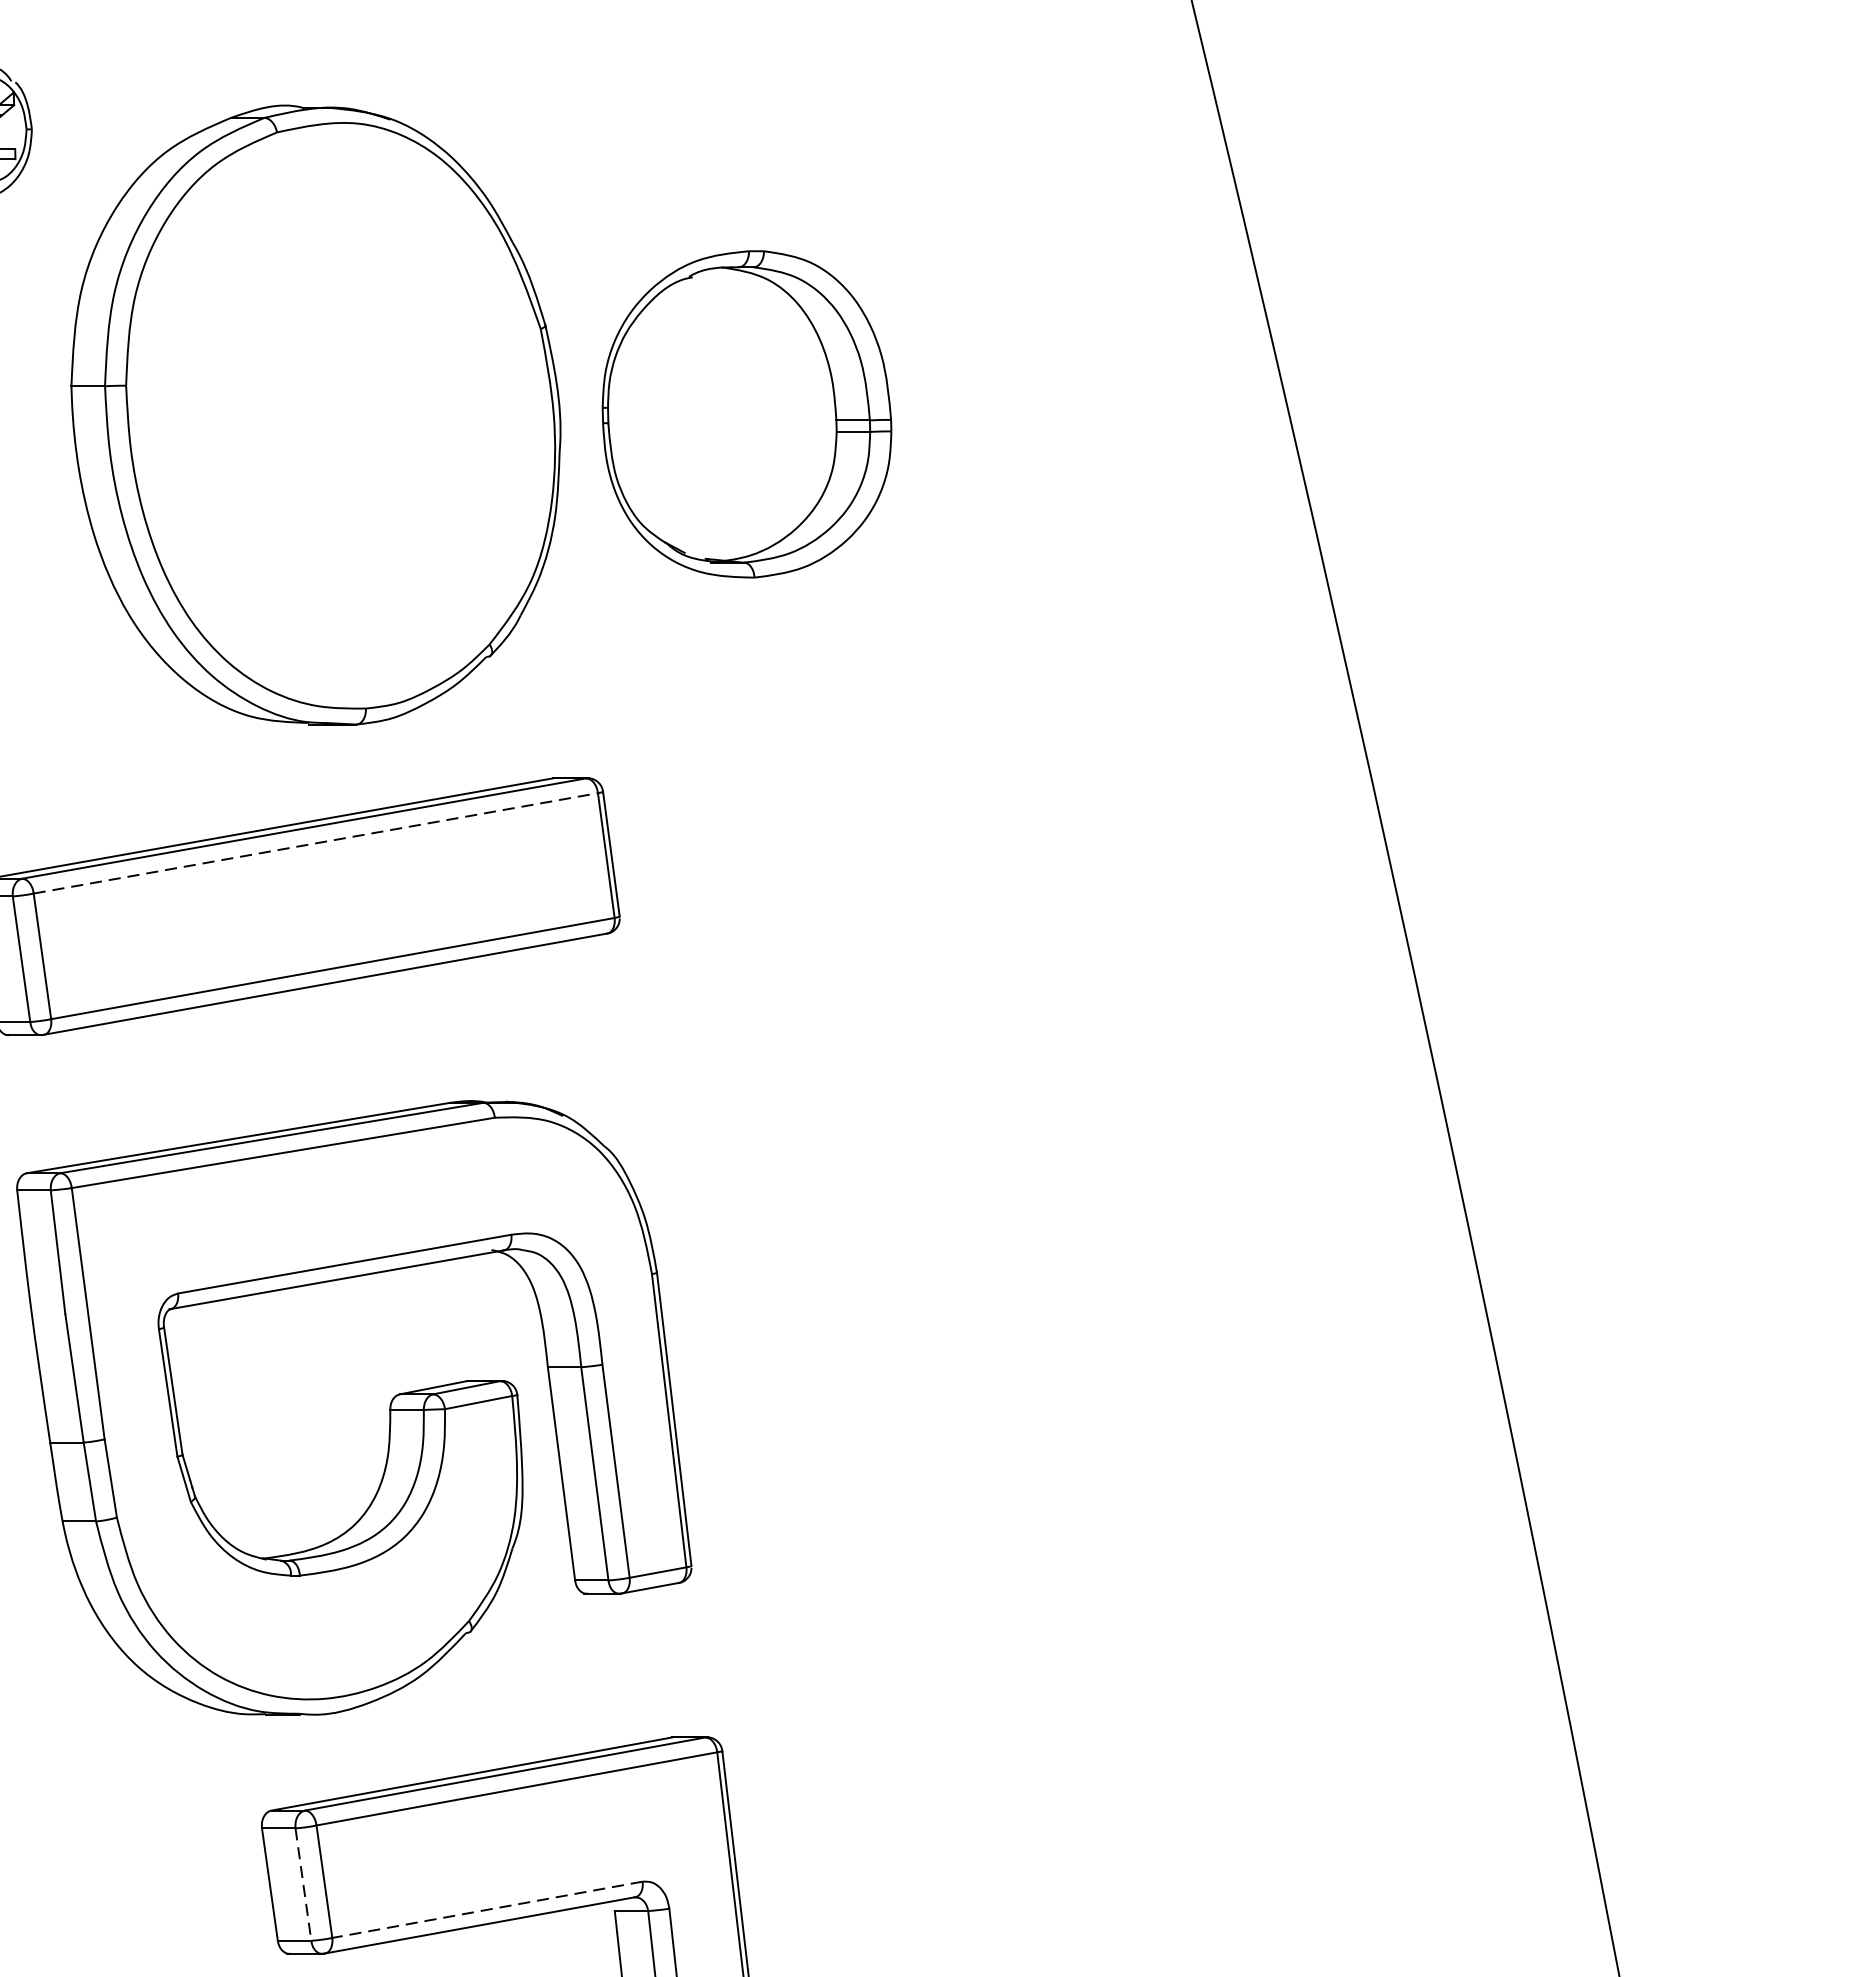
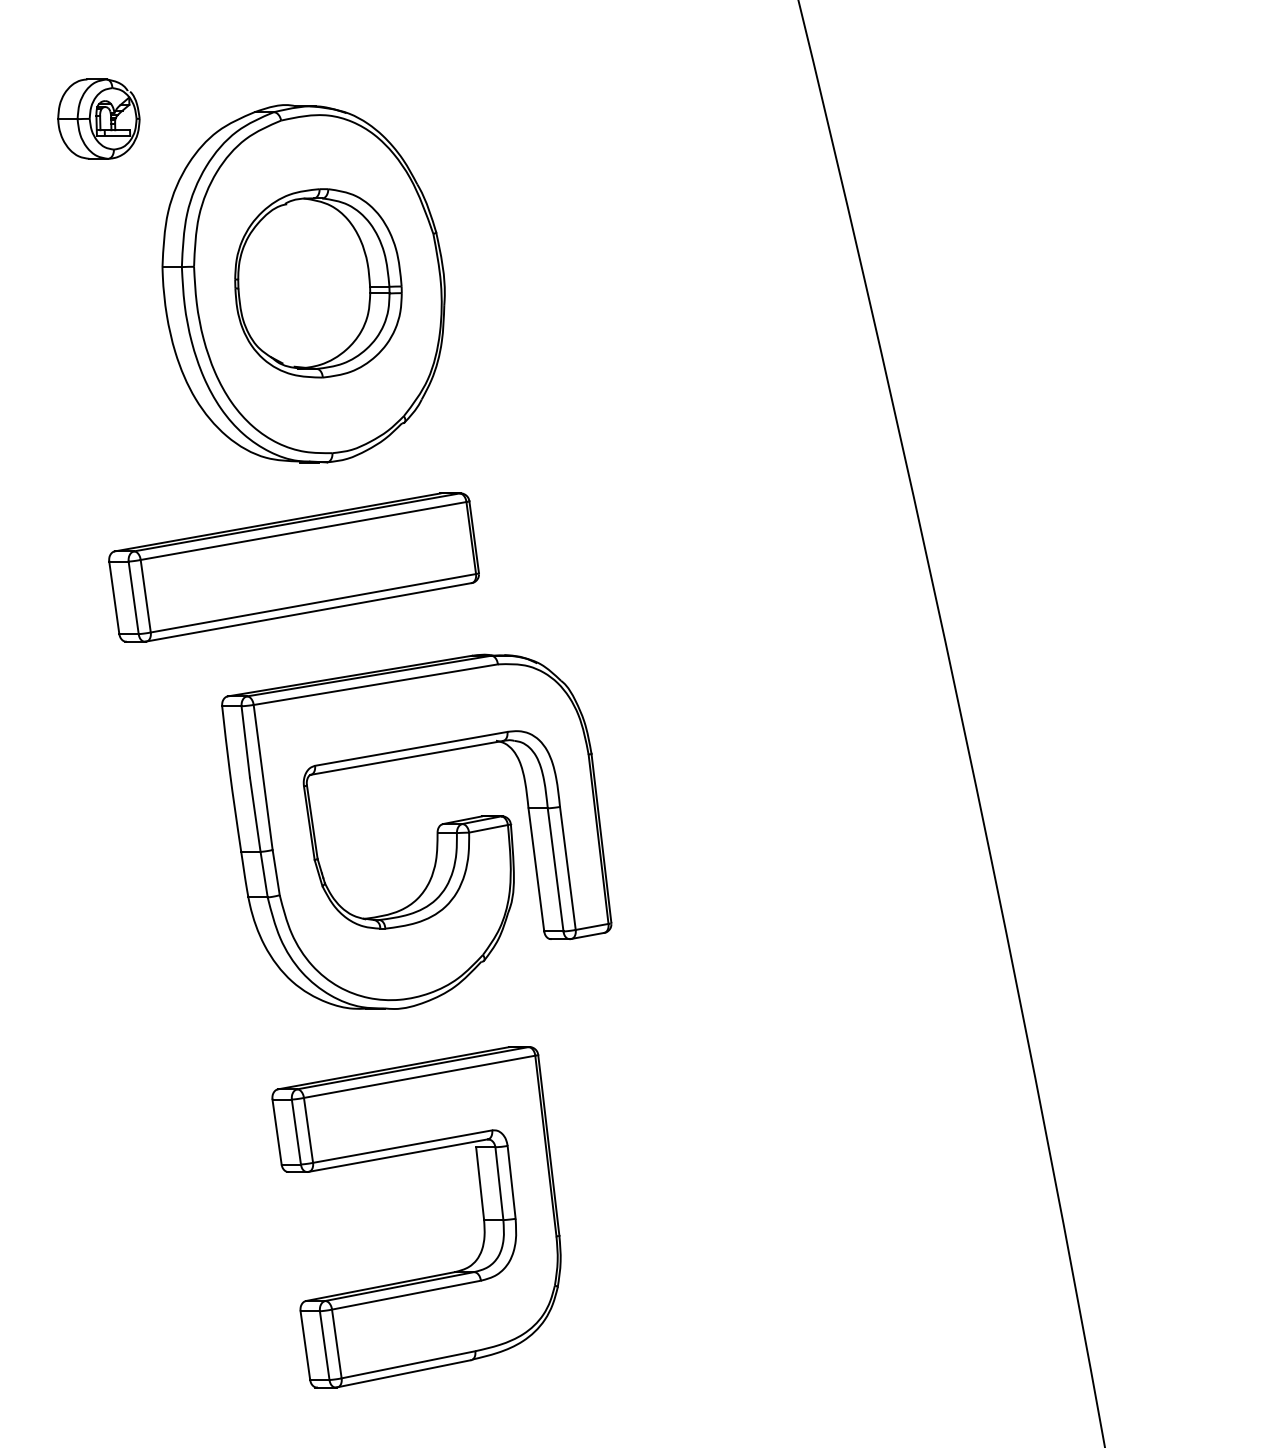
part: (747, 414) -> (318, 283), moved
line: (317, 842) -> (304, 530), dashed -> solid
part: (388, 1407) -> (436, 831), moved
line: (303, 1885) -> (296, 1132), dashed -> solid
line: (487, 1909) -> (402, 1146), dashed -> solid

